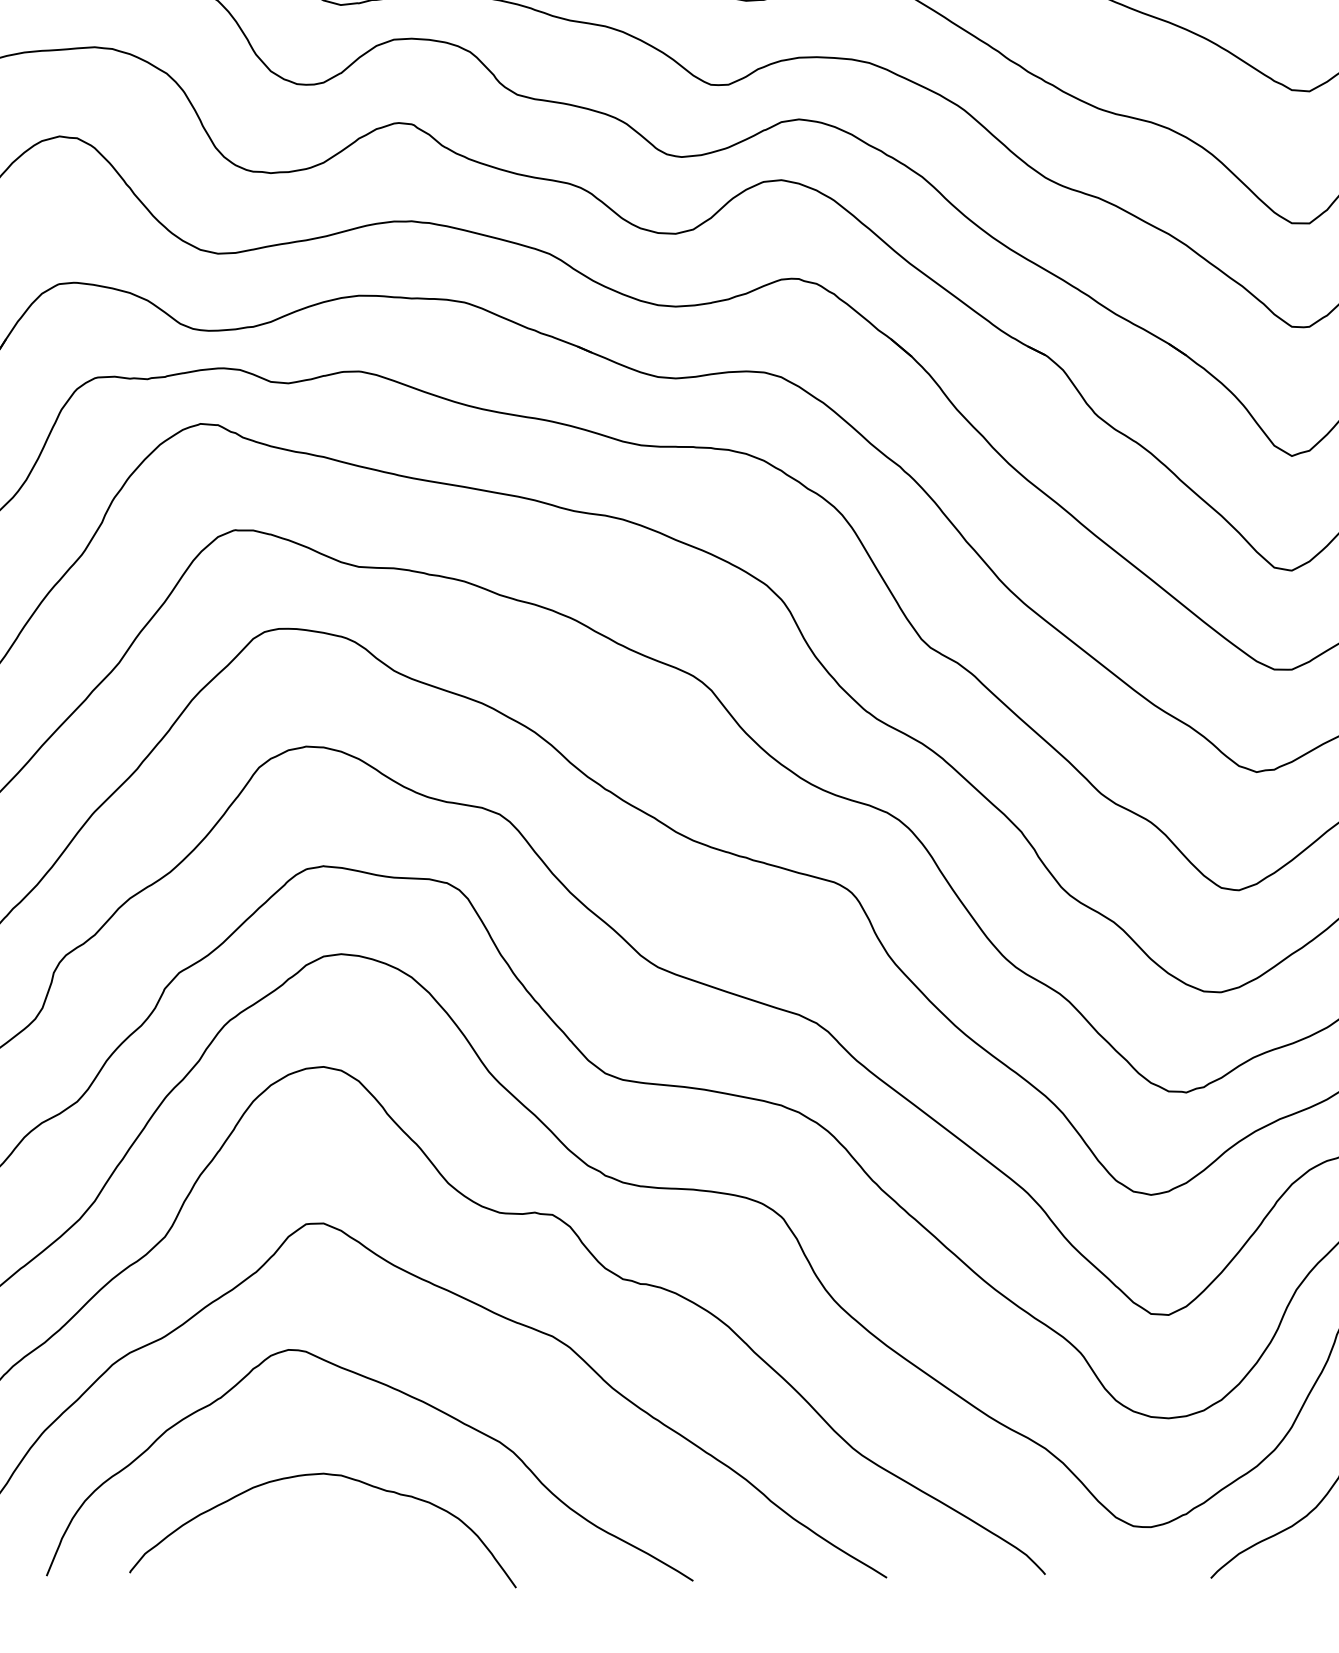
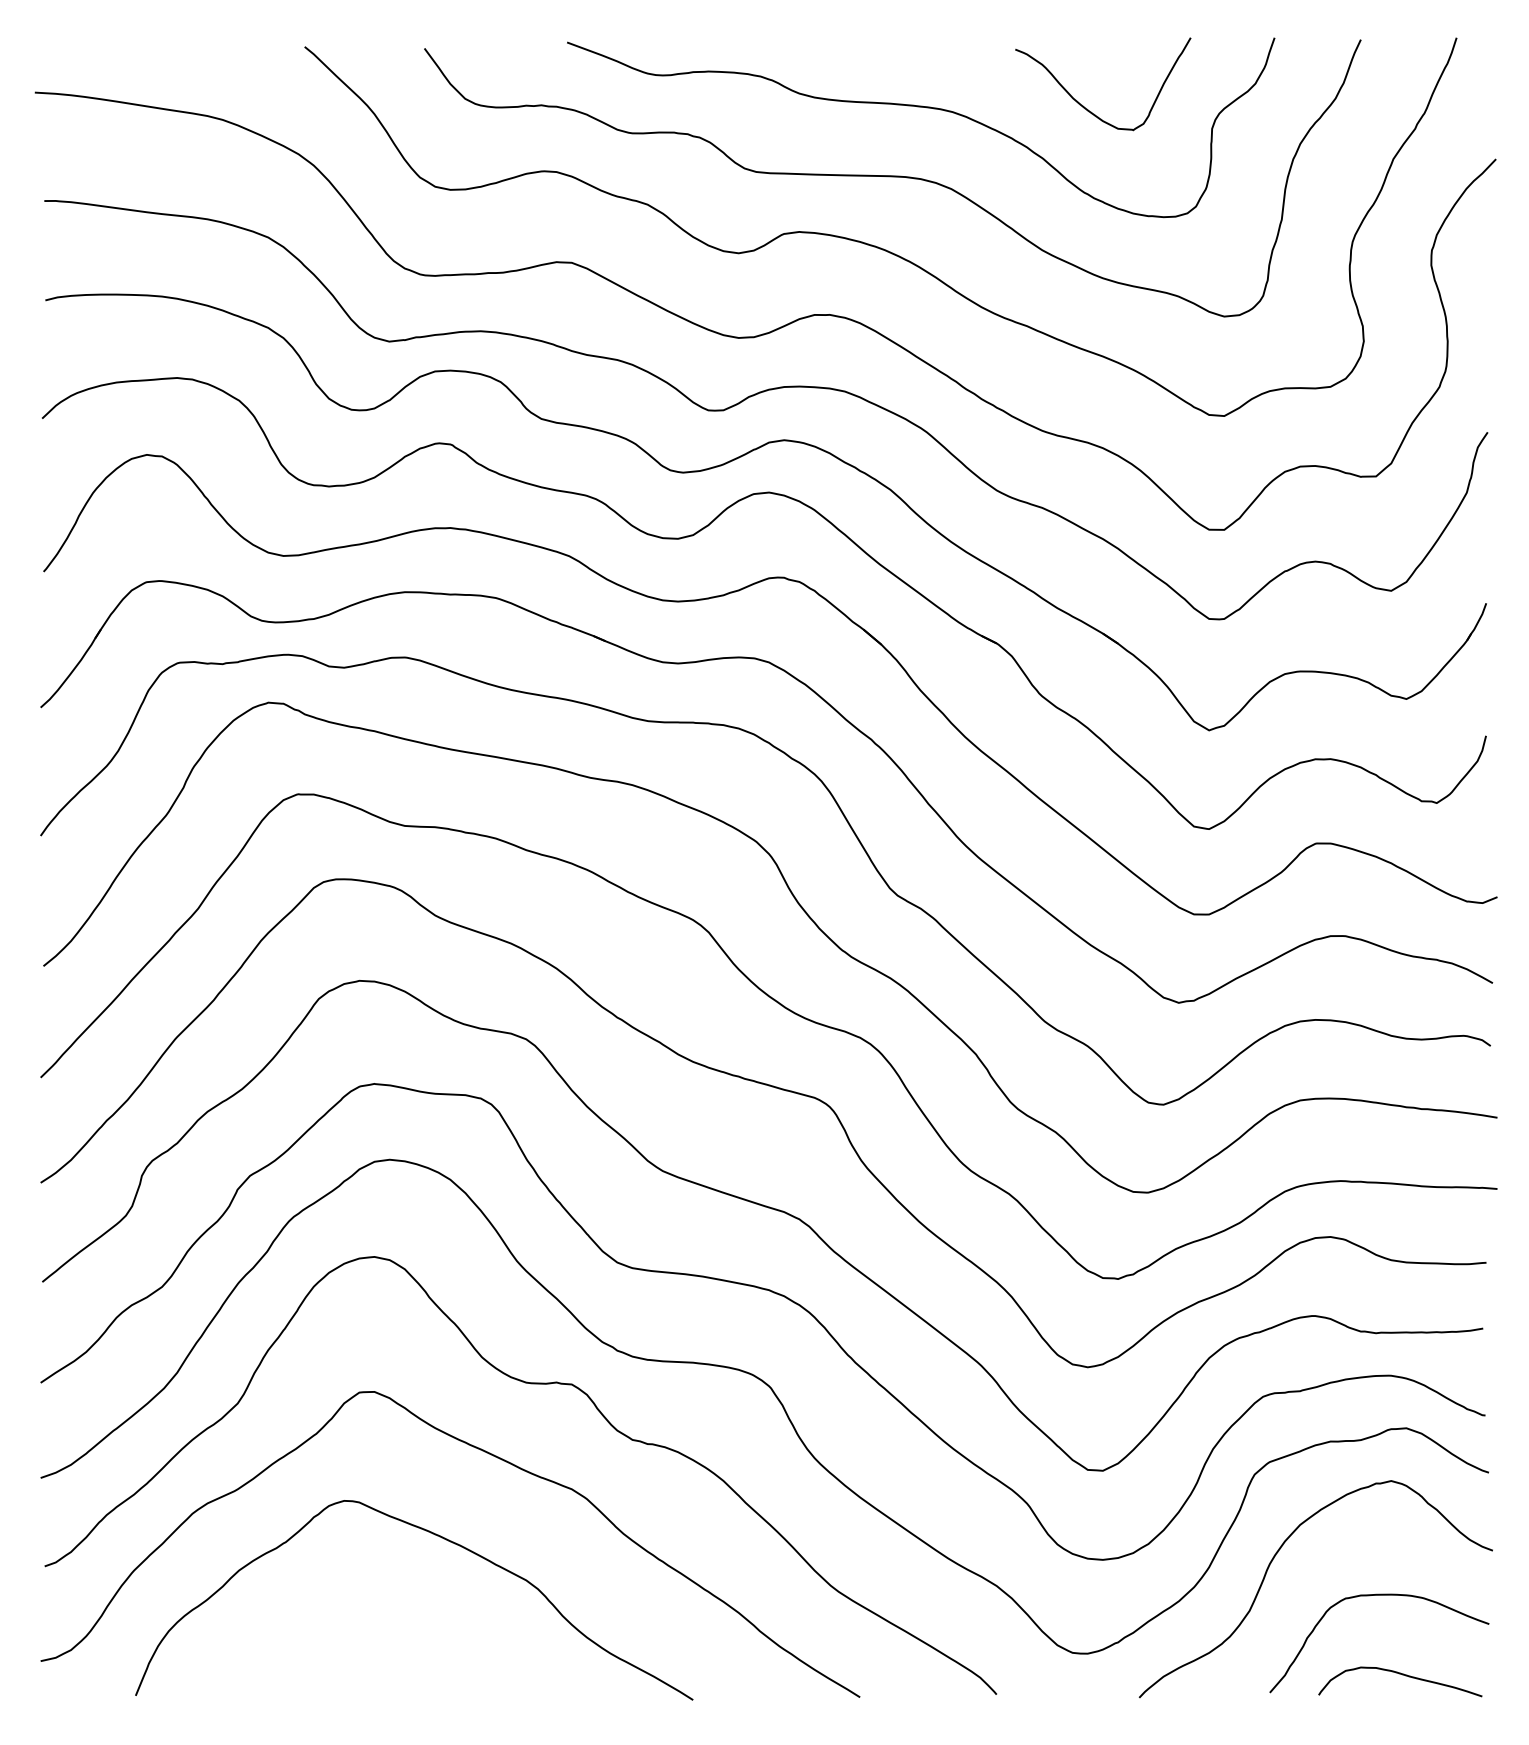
curve: (329, 1475) -> (379, 1609), removed

